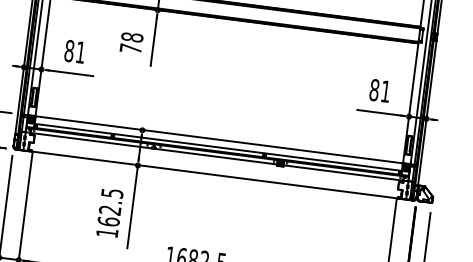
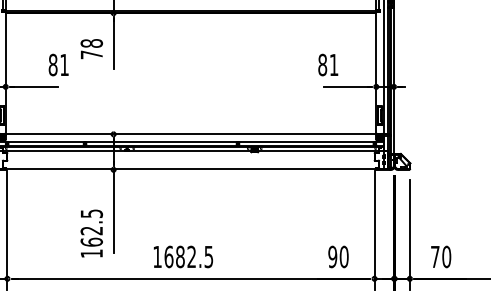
text: (74, 51) -> (58, 64), moved
text: (380, 90) -> (328, 64), moved
text: (109, 212) -> (91, 233), moved

